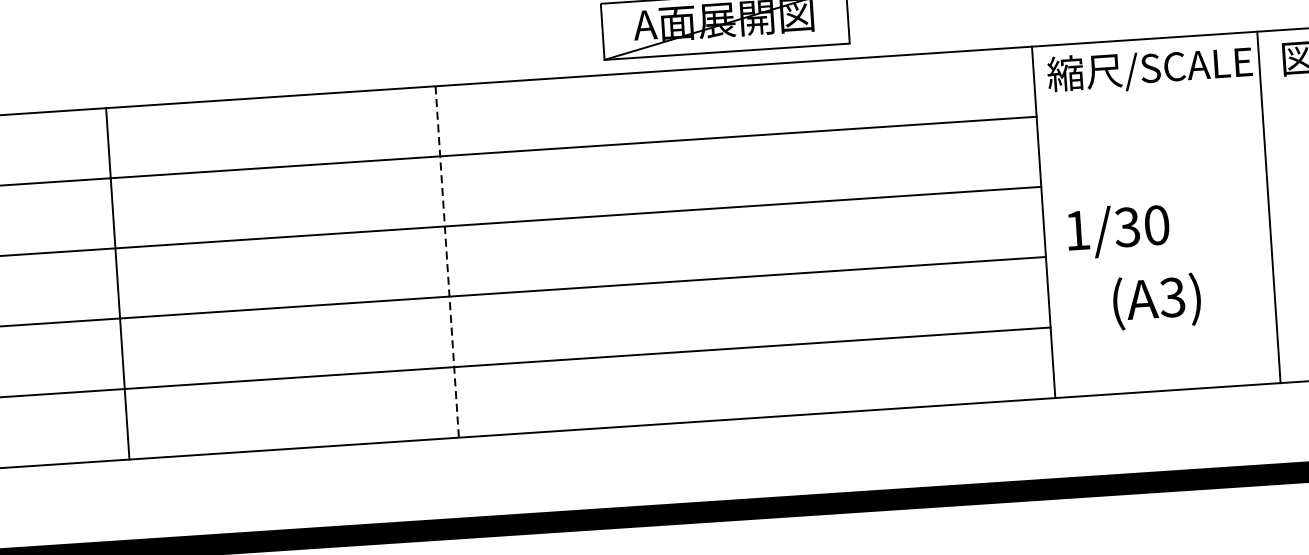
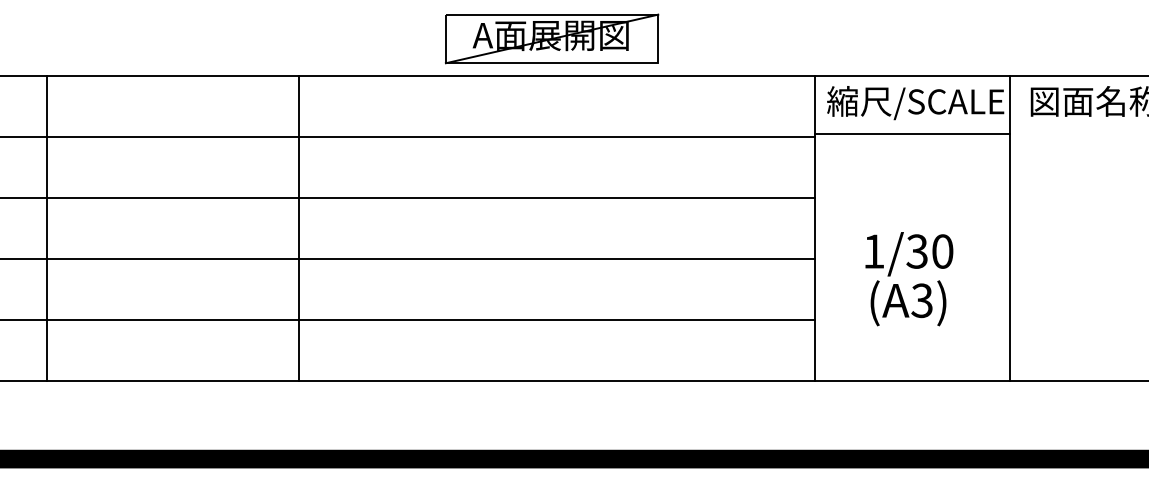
line: (1148, 105) -> (912, 133), added
text: (1118, 231) -> (909, 254), moved
line: (447, 263) -> (298, 229), dashed -> solid
line: (118, 283) -> (47, 228), moved

